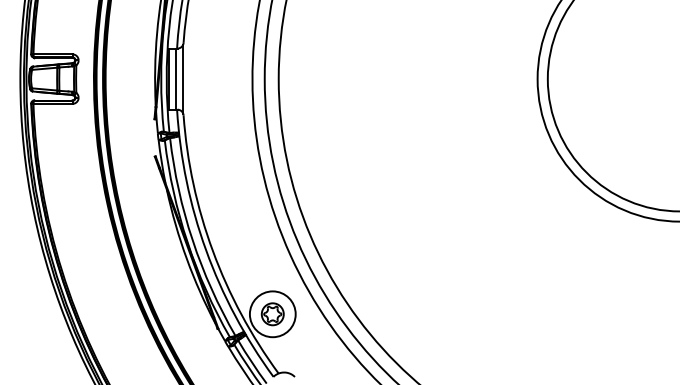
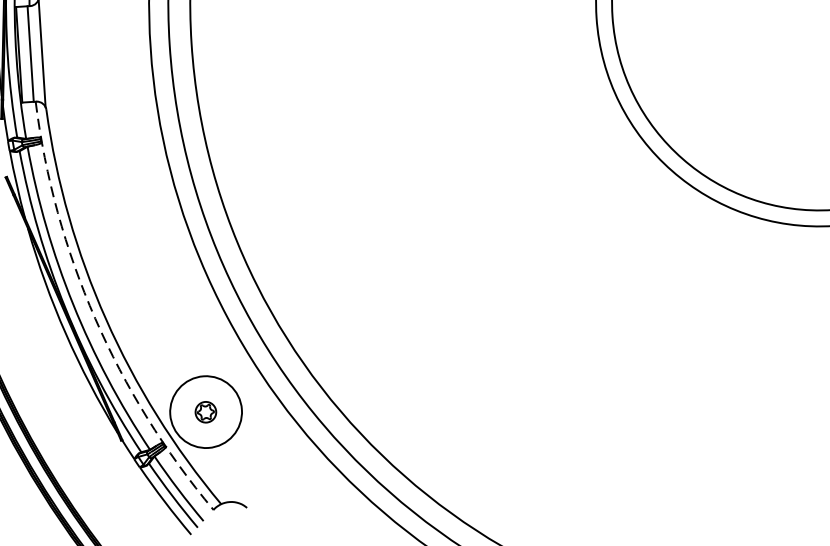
arc: (206, 250) -> (95, 319), solid -> dashed
part: (272, 314) -> (205, 412), size x0.6

